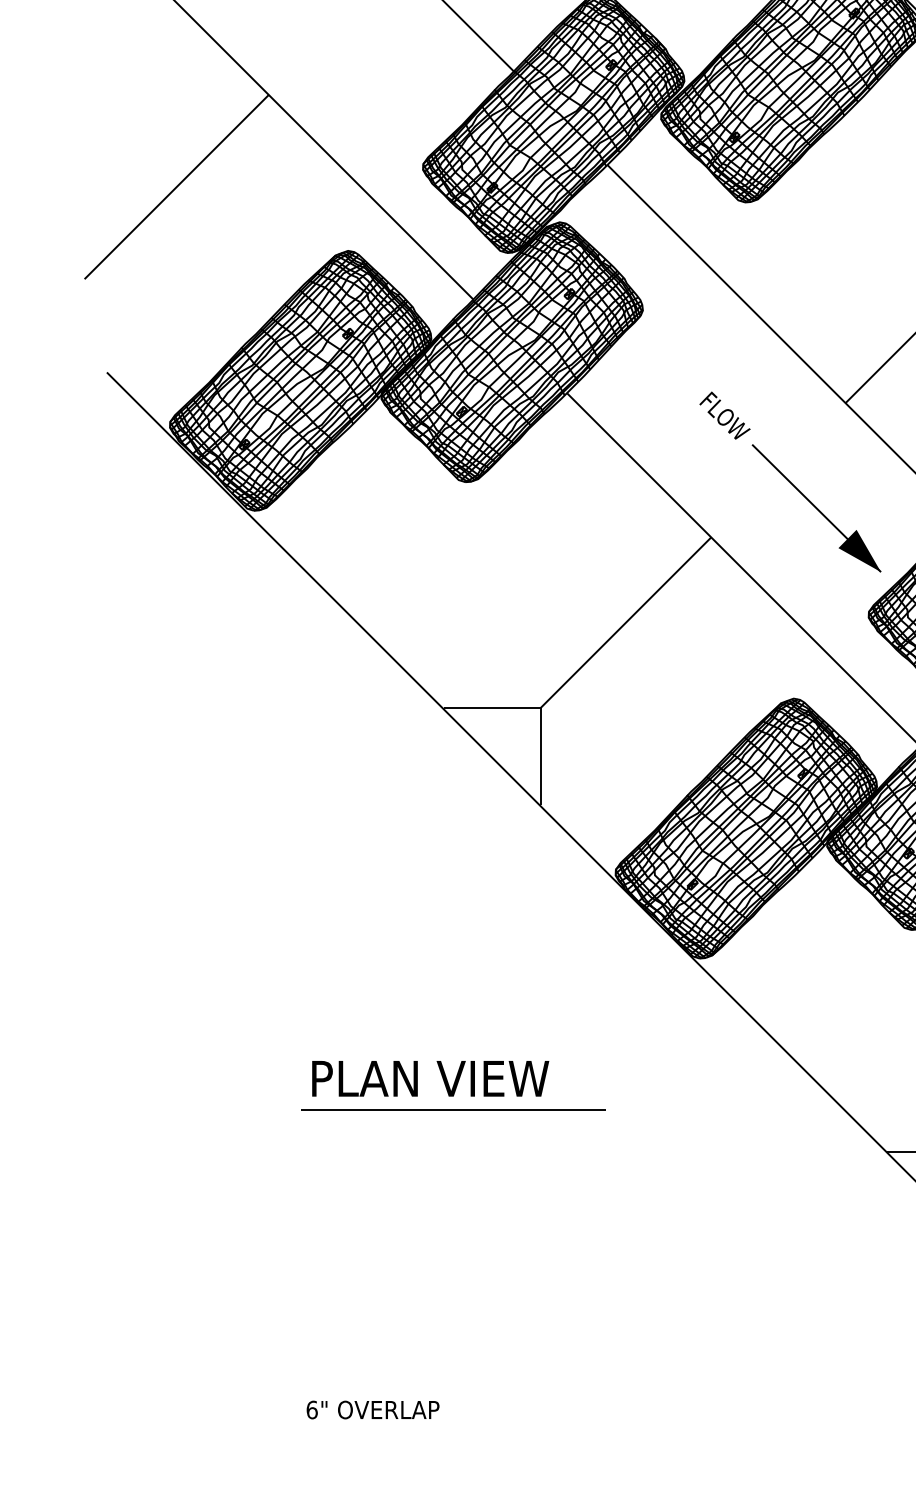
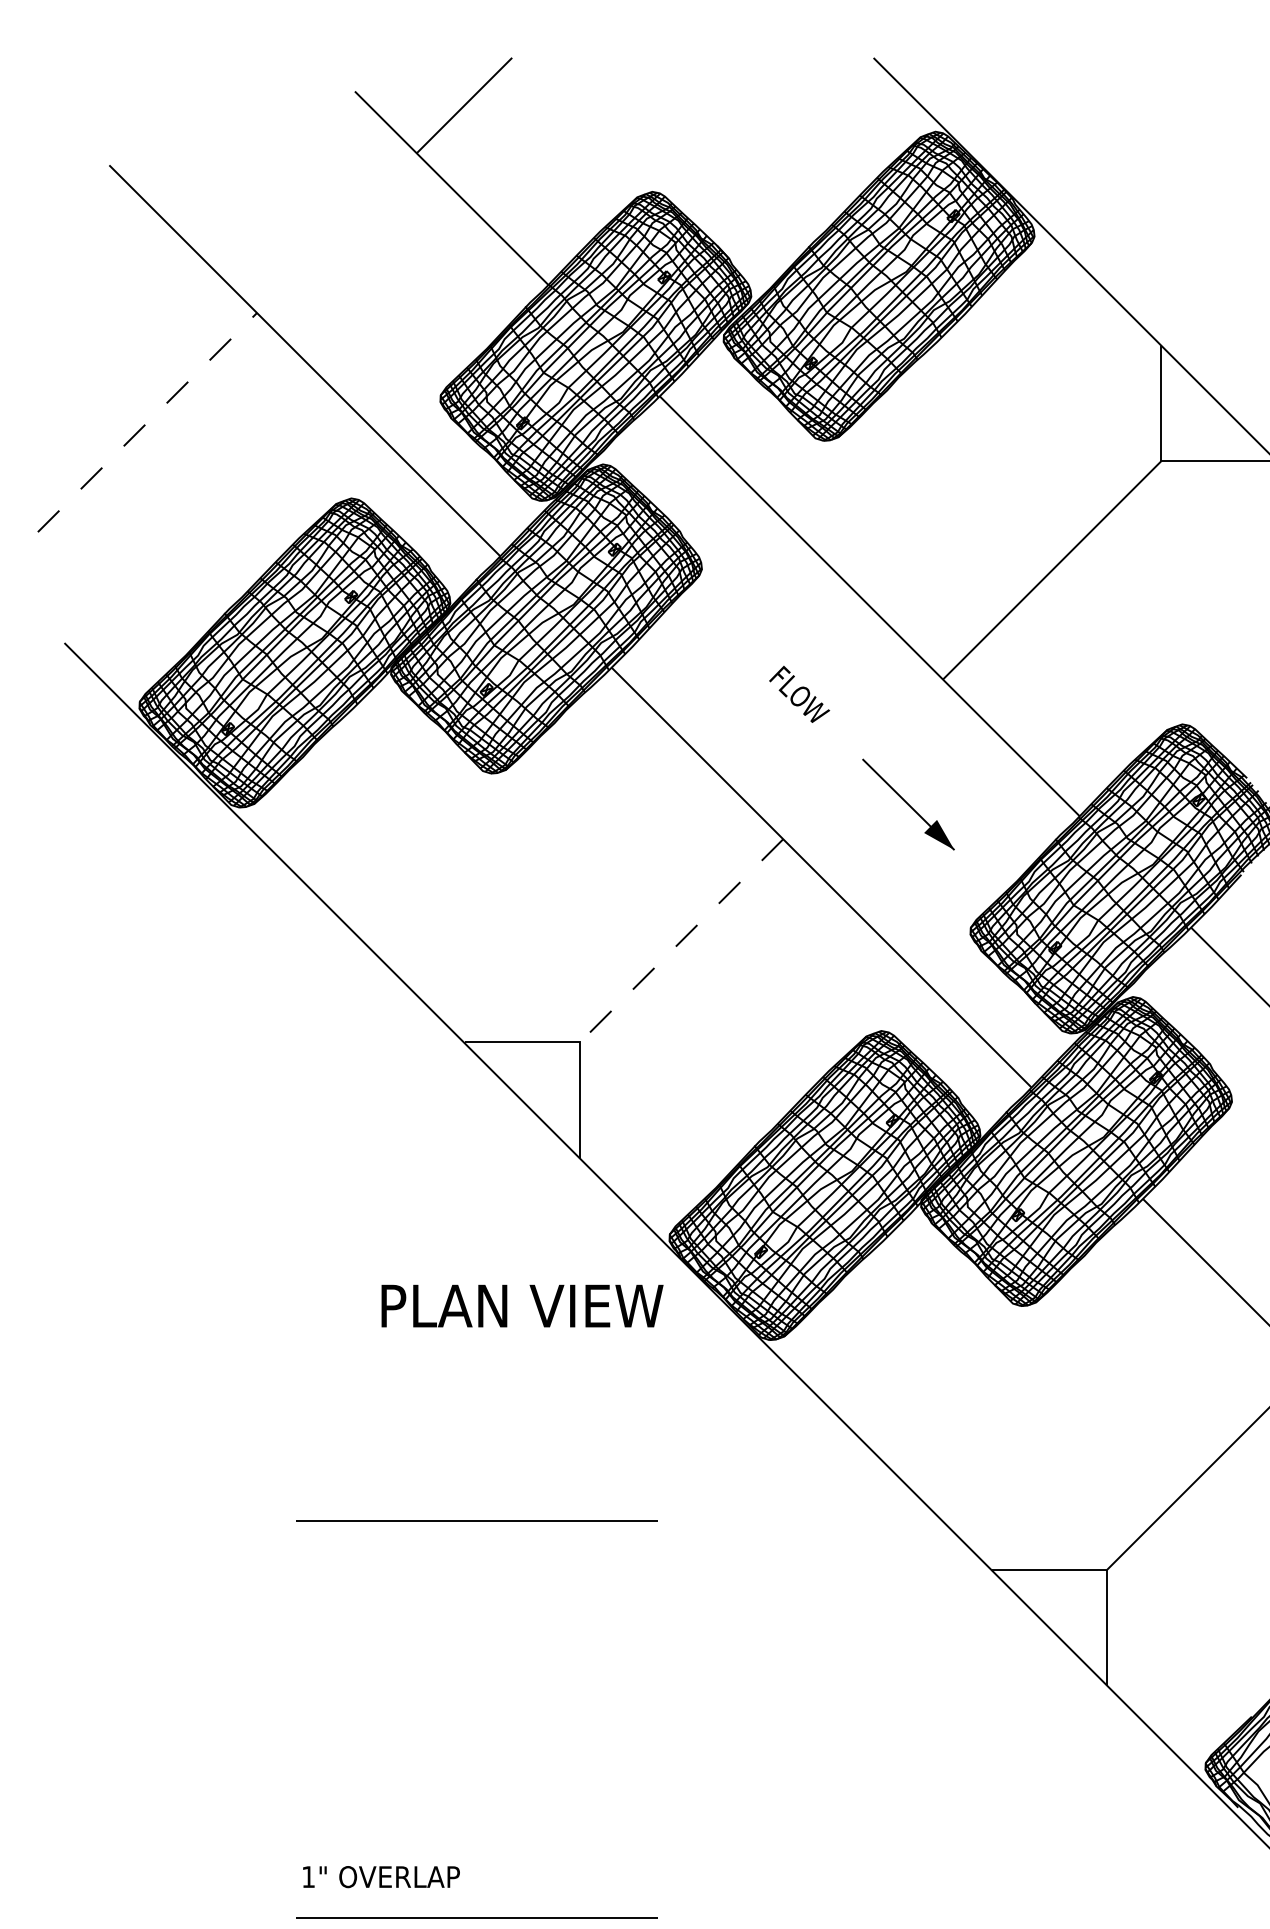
line: (176, 187) -> (147, 422), solid -> dashed
part: (816, 508) -> (908, 804), size x0.6
line: (625, 622) -> (681, 940), solid -> dashed
text: (430, 1078) -> (522, 1305), moved
text: (312, 1410) -> (308, 1877), 6" -> 1"
line: (453, 1444) -> (476, 1917), added

